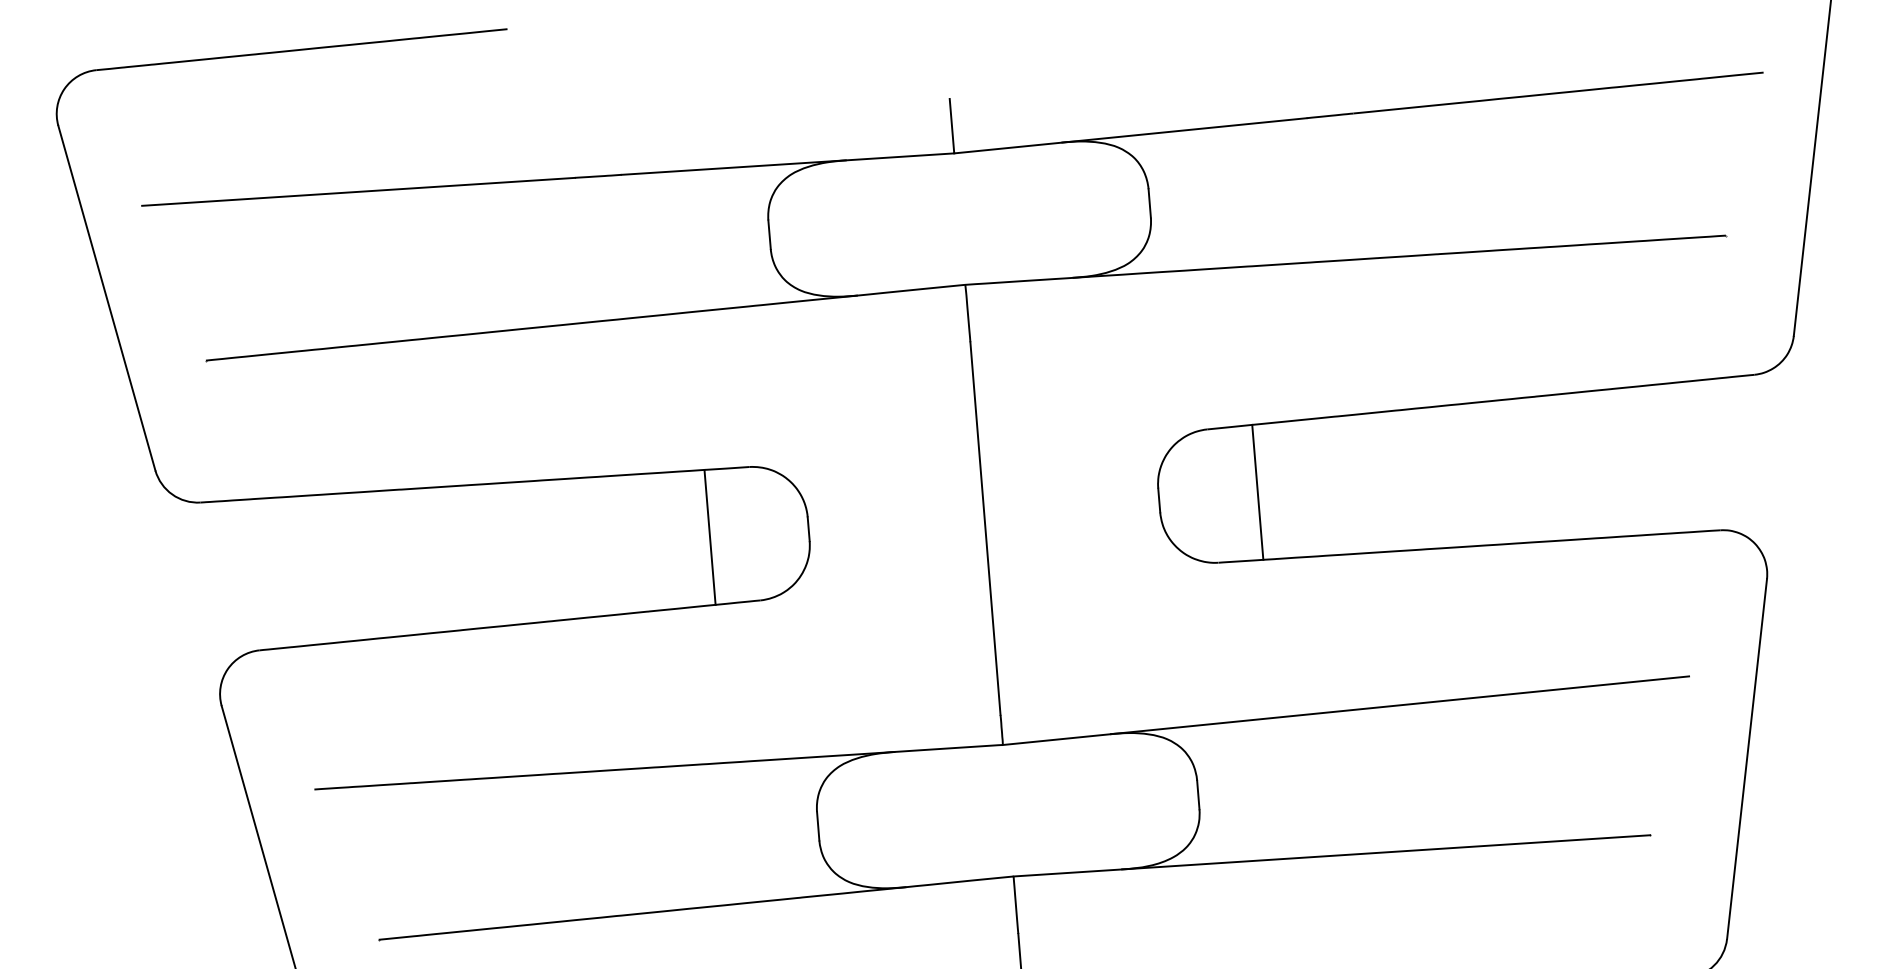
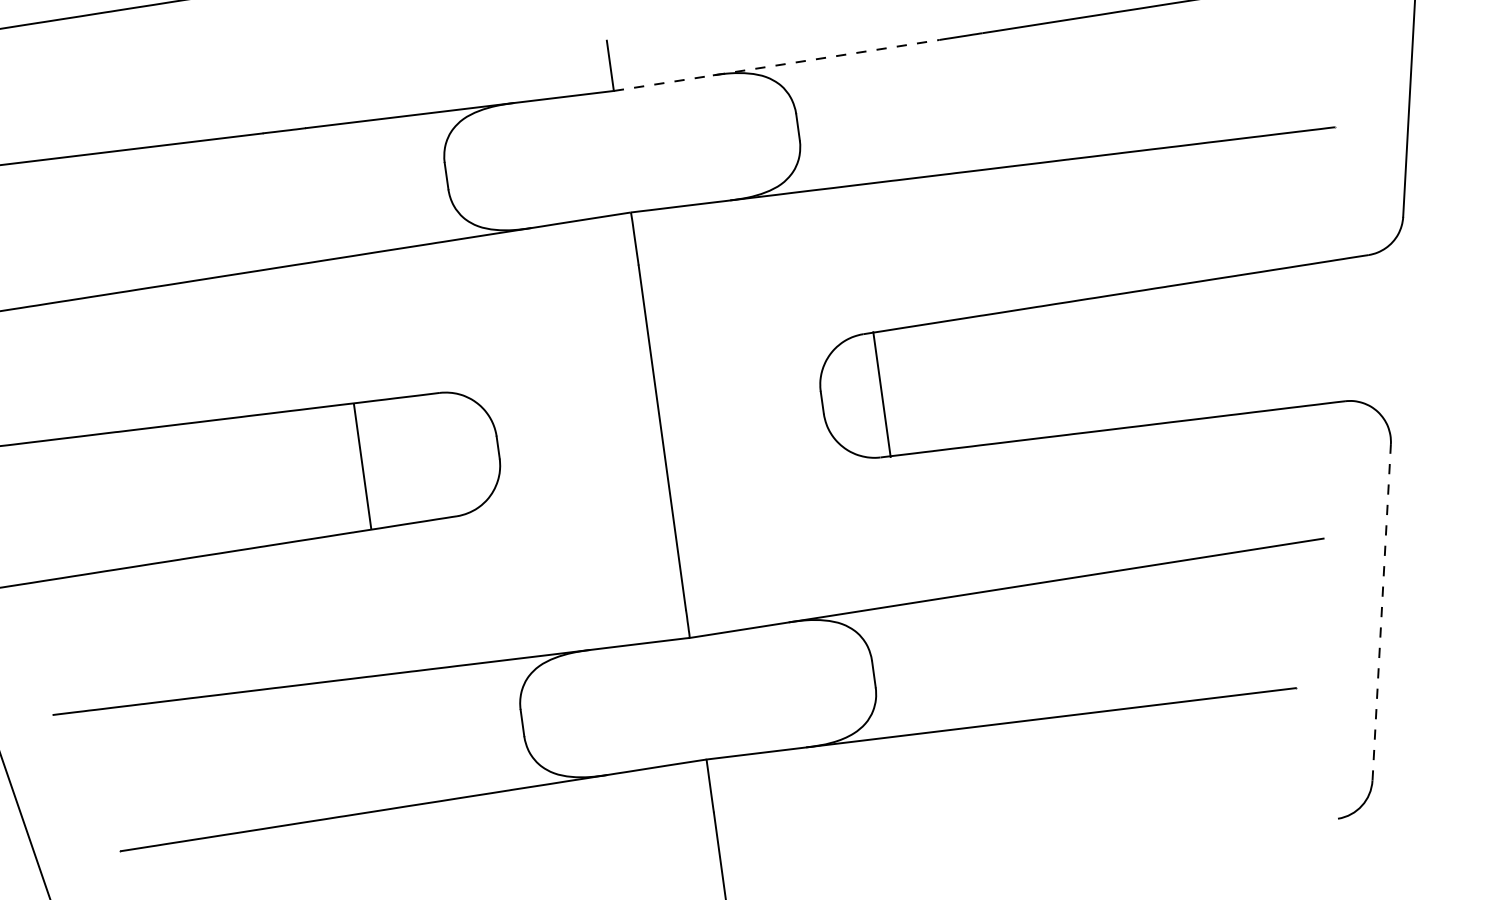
line: (1130, 135) -> (776, 65), solid -> dashed
line: (1257, 491) -> (881, 393), moved
line: (709, 536) -> (362, 465), moved
line: (1747, 758) -> (1382, 611), solid -> dashed

